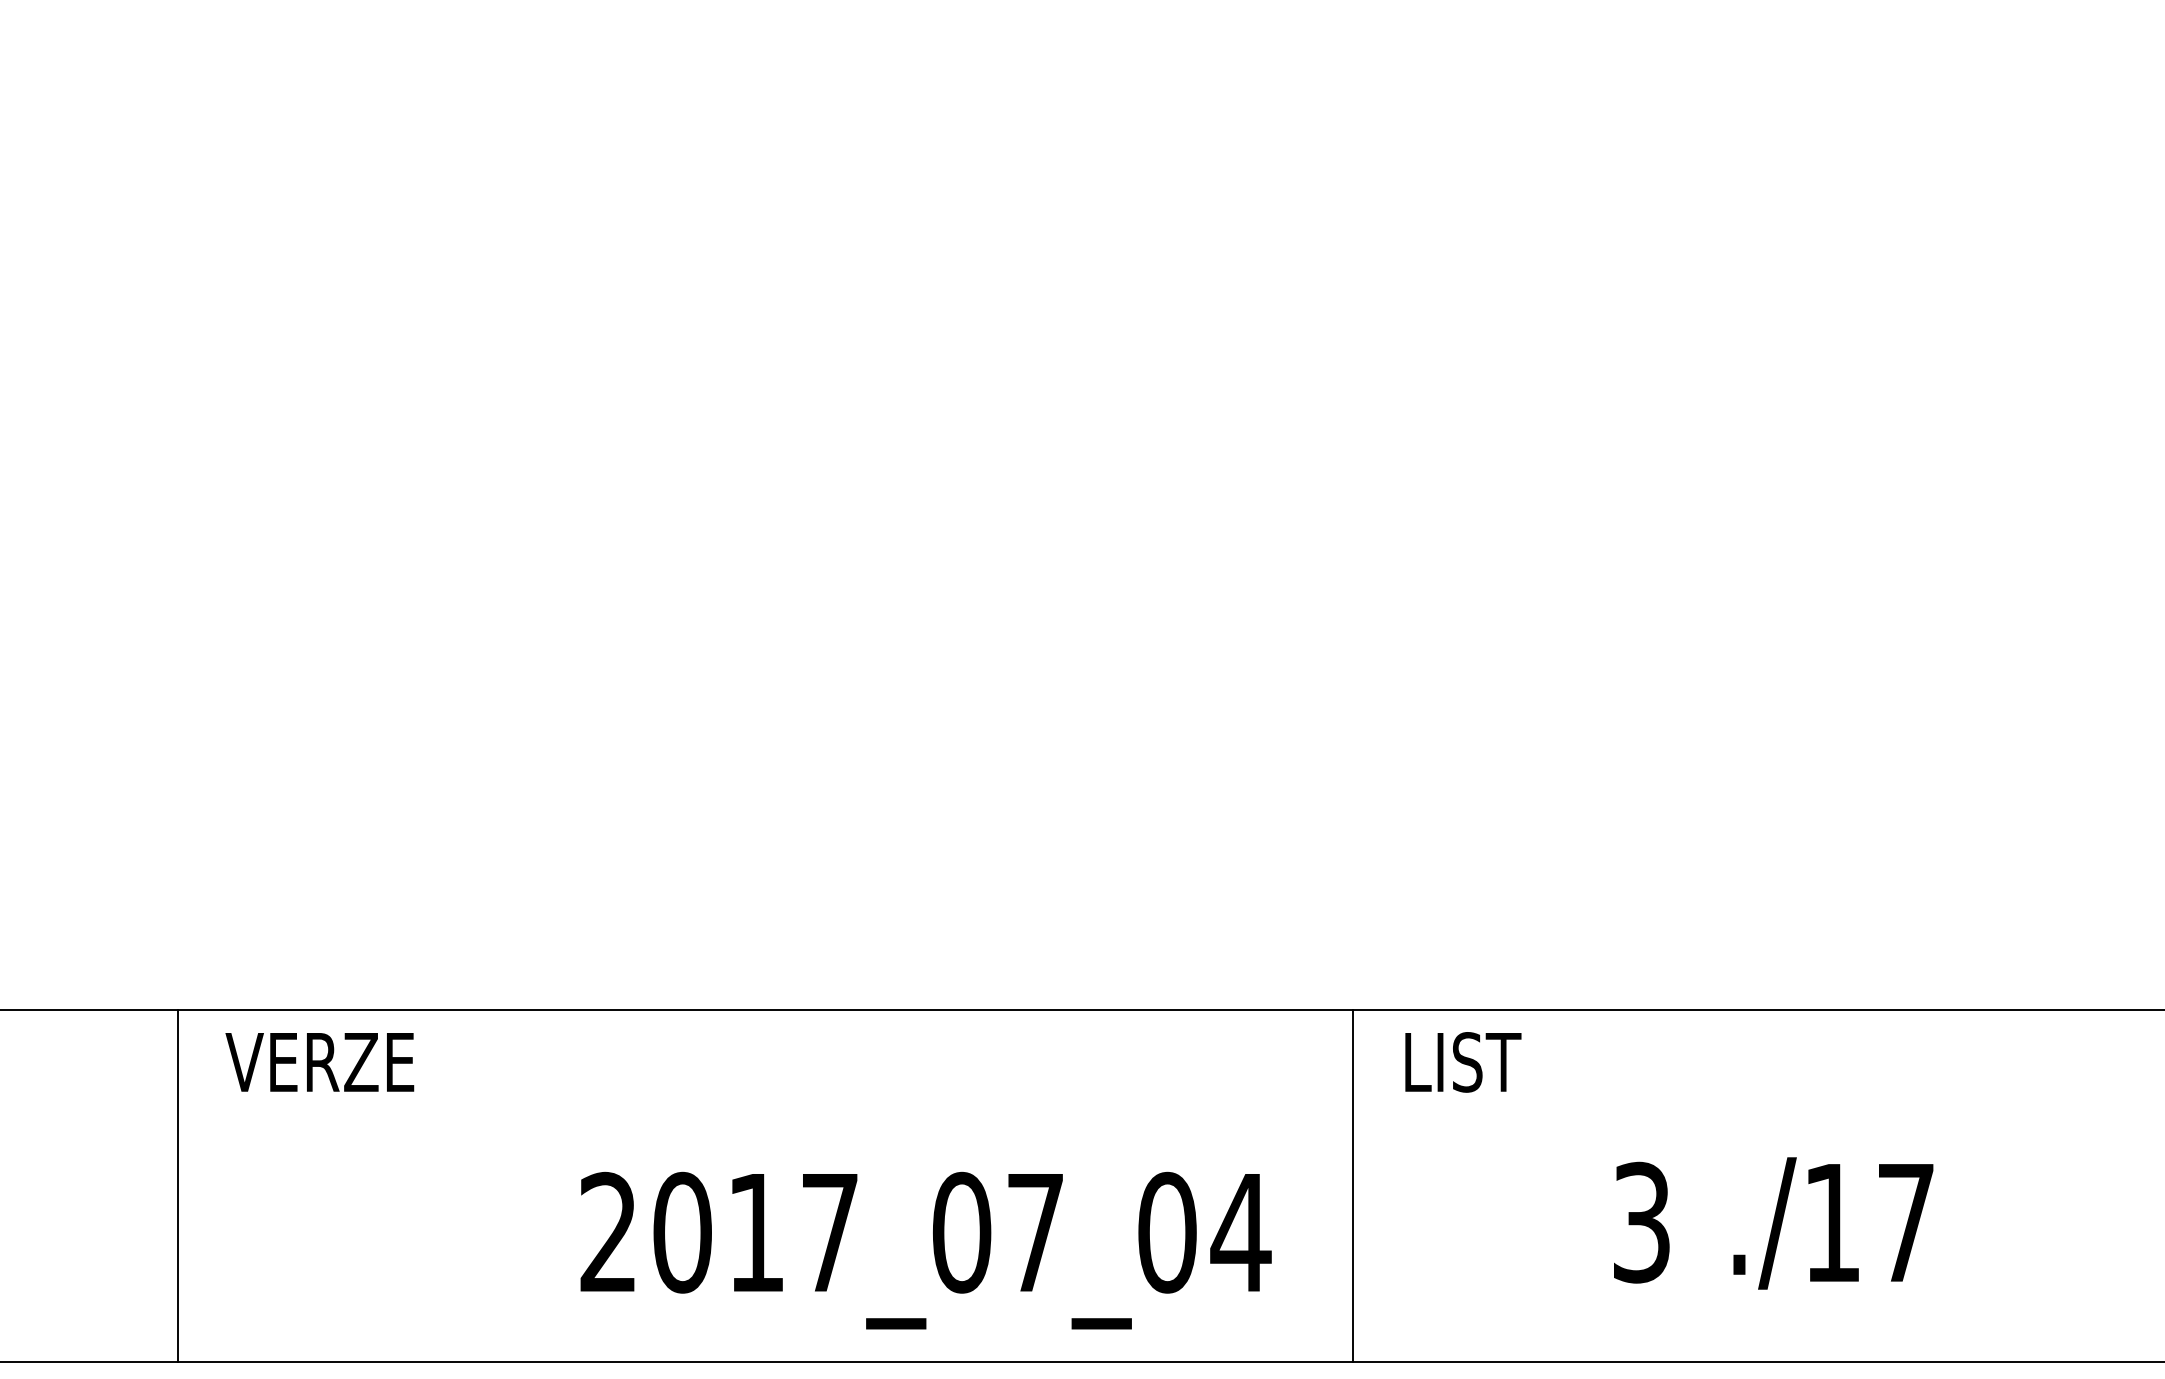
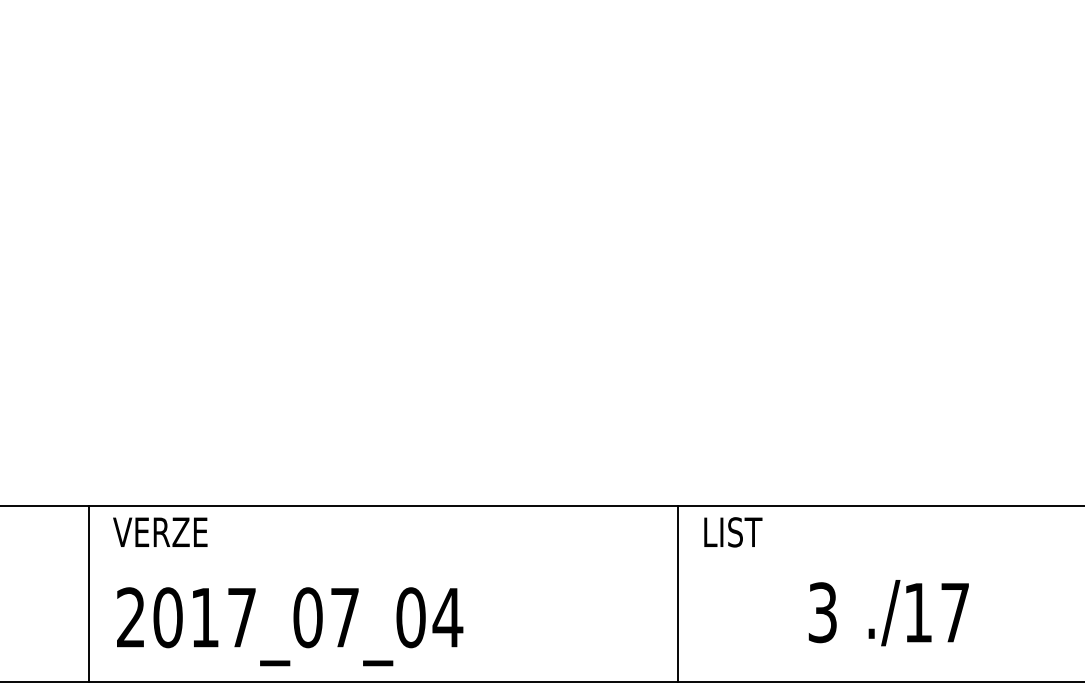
text: (926, 1250) -> (290, 626), moved

